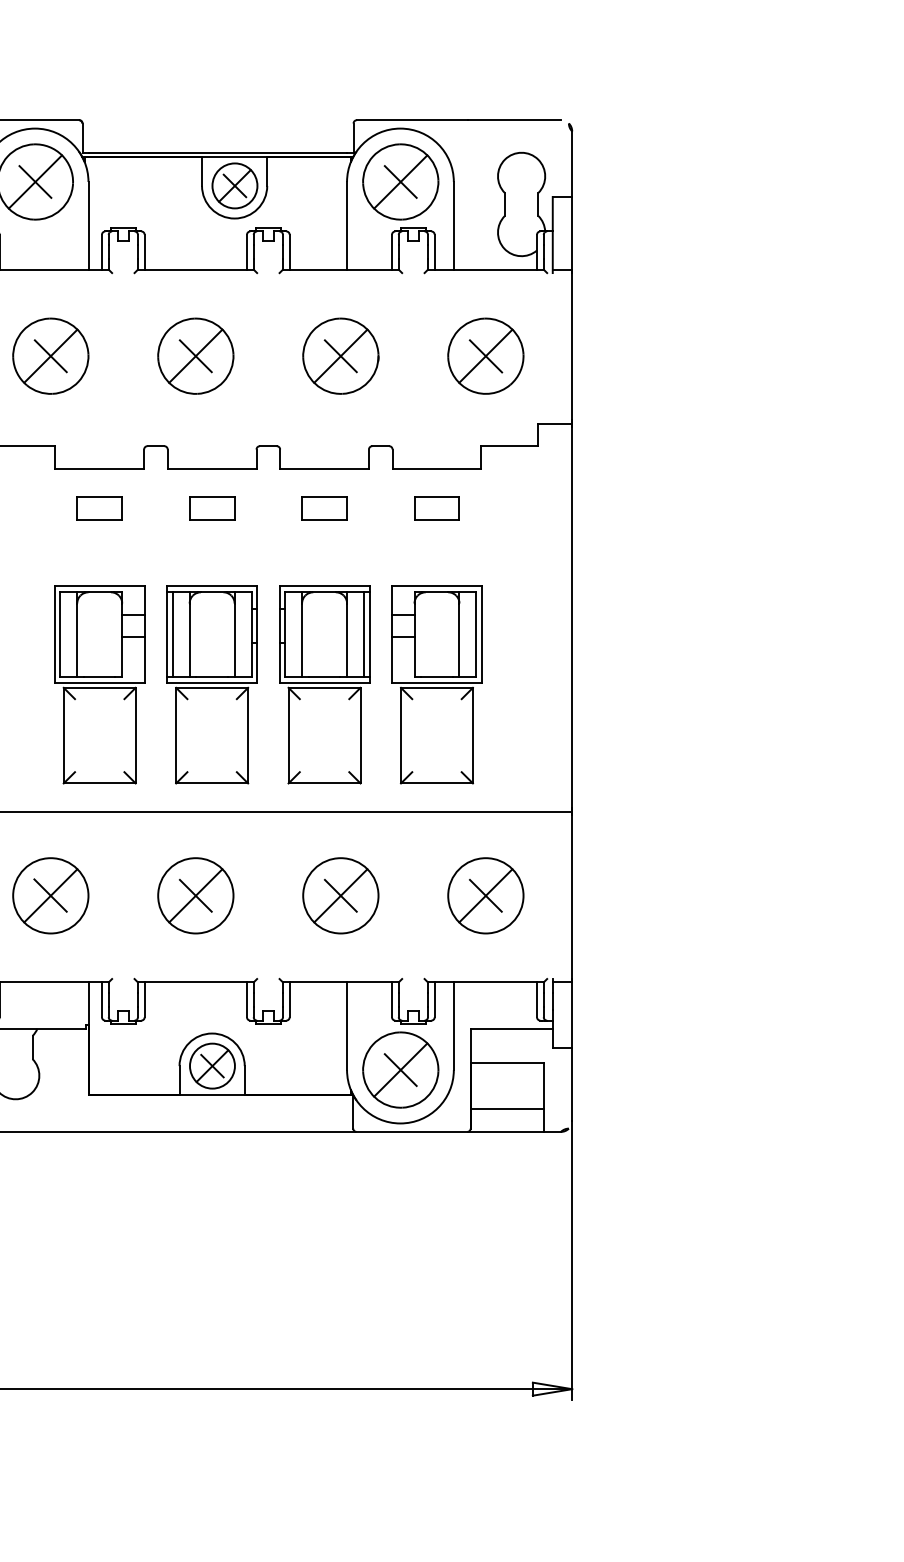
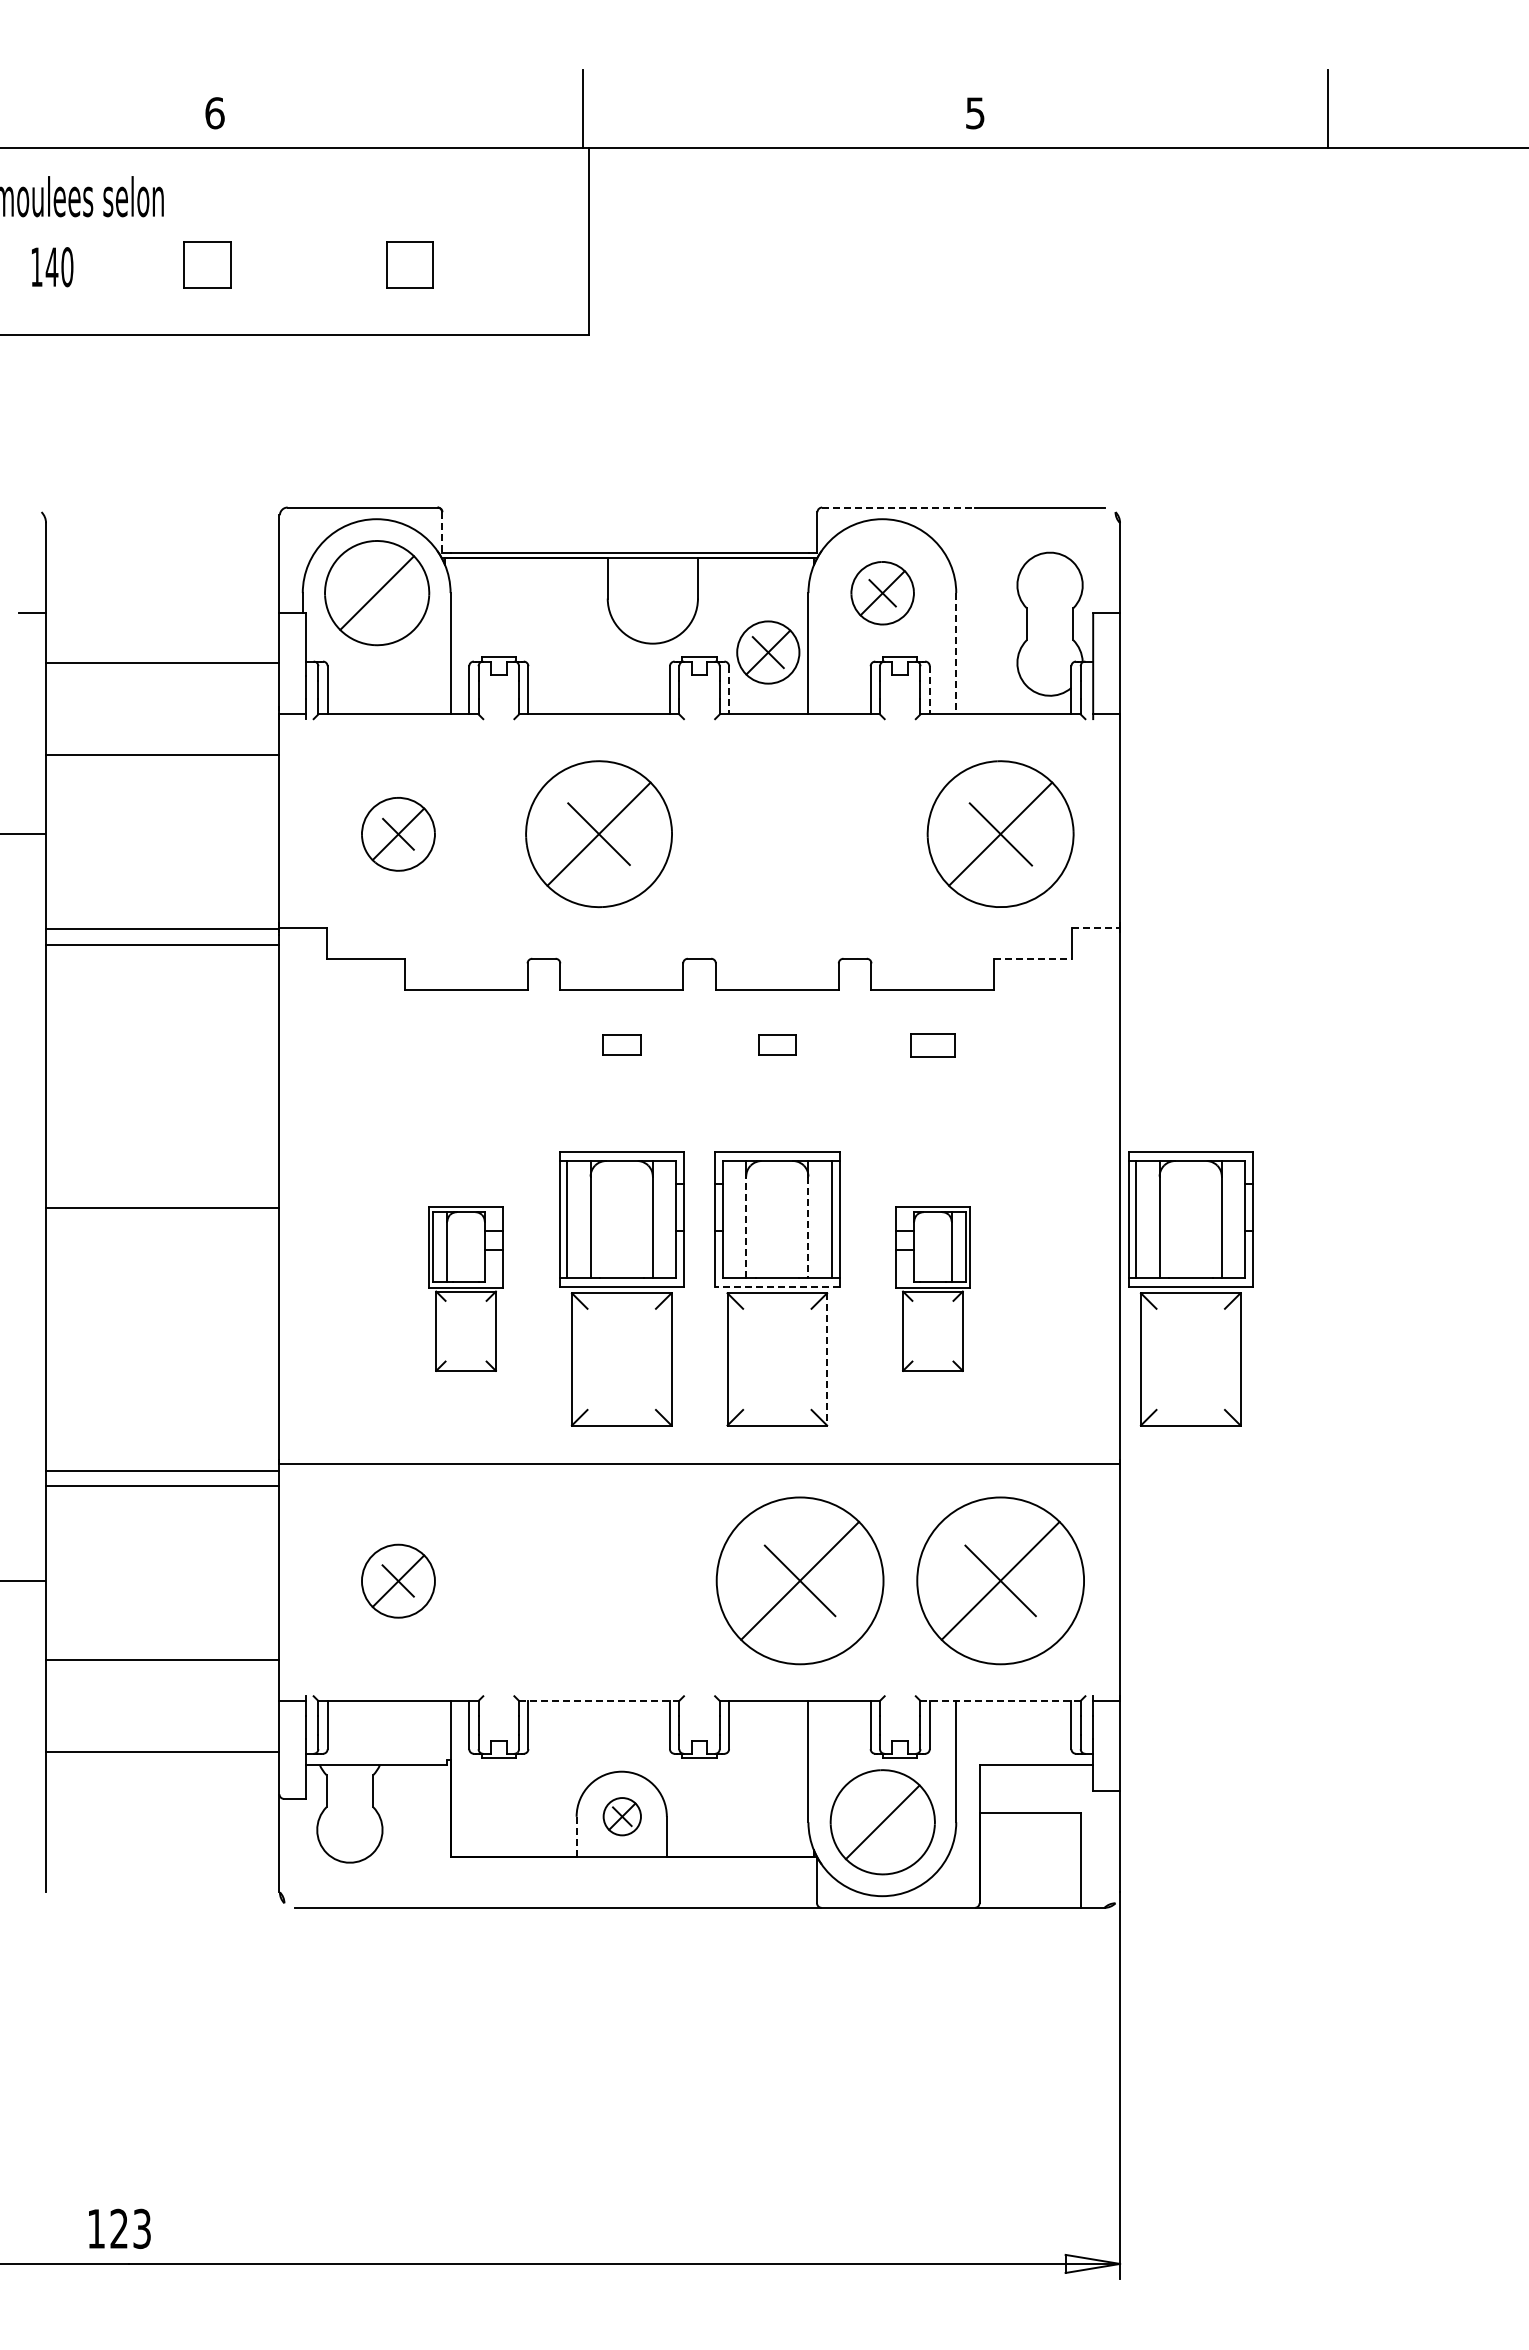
line: (412, 120) -> (898, 507), solid -> dashed
line: (82, 138) -> (442, 532), solid -> dashed
line: (35, 182) -> (377, 593), removed
part: (400, 182) -> (882, 593), size x0.6
part: (235, 185) -> (768, 652), moved
line: (454, 225) -> (956, 653), solid -> dashed
line: (290, 252) -> (729, 690), solid -> dashed
line: (434, 252) -> (929, 690), solid -> dashed
part: (50, 356) -> (398, 834), size x0.7
part: (196, 356) -> (599, 834), size x1.4
part: (340, 356) -> (799, 834), removed
part: (485, 356) -> (1000, 834), size x1.4
line: (554, 423) -> (1095, 927), solid -> dashed
line: (509, 445) -> (1033, 958), solid -> dashed
part: (99, 508) -> (465, 1044), removed
part: (211, 508) -> (621, 1044), size x0.6
part: (323, 508) -> (776, 1044), size x0.6
part: (436, 508) -> (932, 1044), size x0.7
line: (302, 640) -> (746, 1227), solid -> dashed
line: (347, 640) -> (808, 1227), solid -> dashed
line: (323, 683) -> (776, 1287), solid -> dashed
part: (99, 684) -> (465, 1288), size x0.6
part: (436, 684) -> (932, 1288), size x0.6
part: (623, 684) -> (1190, 1288), added
line: (360, 735) -> (827, 1359), solid -> dashed
part: (50, 896) -> (398, 1581), size x0.7
part: (196, 896) -> (599, 1581), removed
part: (340, 896) -> (799, 1581), size x1.6
part: (485, 896) -> (1000, 1581), size x1.6
line: (196, 982) -> (599, 1700), solid -> dashed
line: (486, 982) -> (1001, 1700), solid -> dashed
part: (212, 1065) -> (622, 1816), size x0.6
line: (400, 1070) -> (882, 1822), removed
line: (179, 1080) -> (576, 1836), solid -> dashed
line: (507, 1109) -> (1030, 1876), removed

